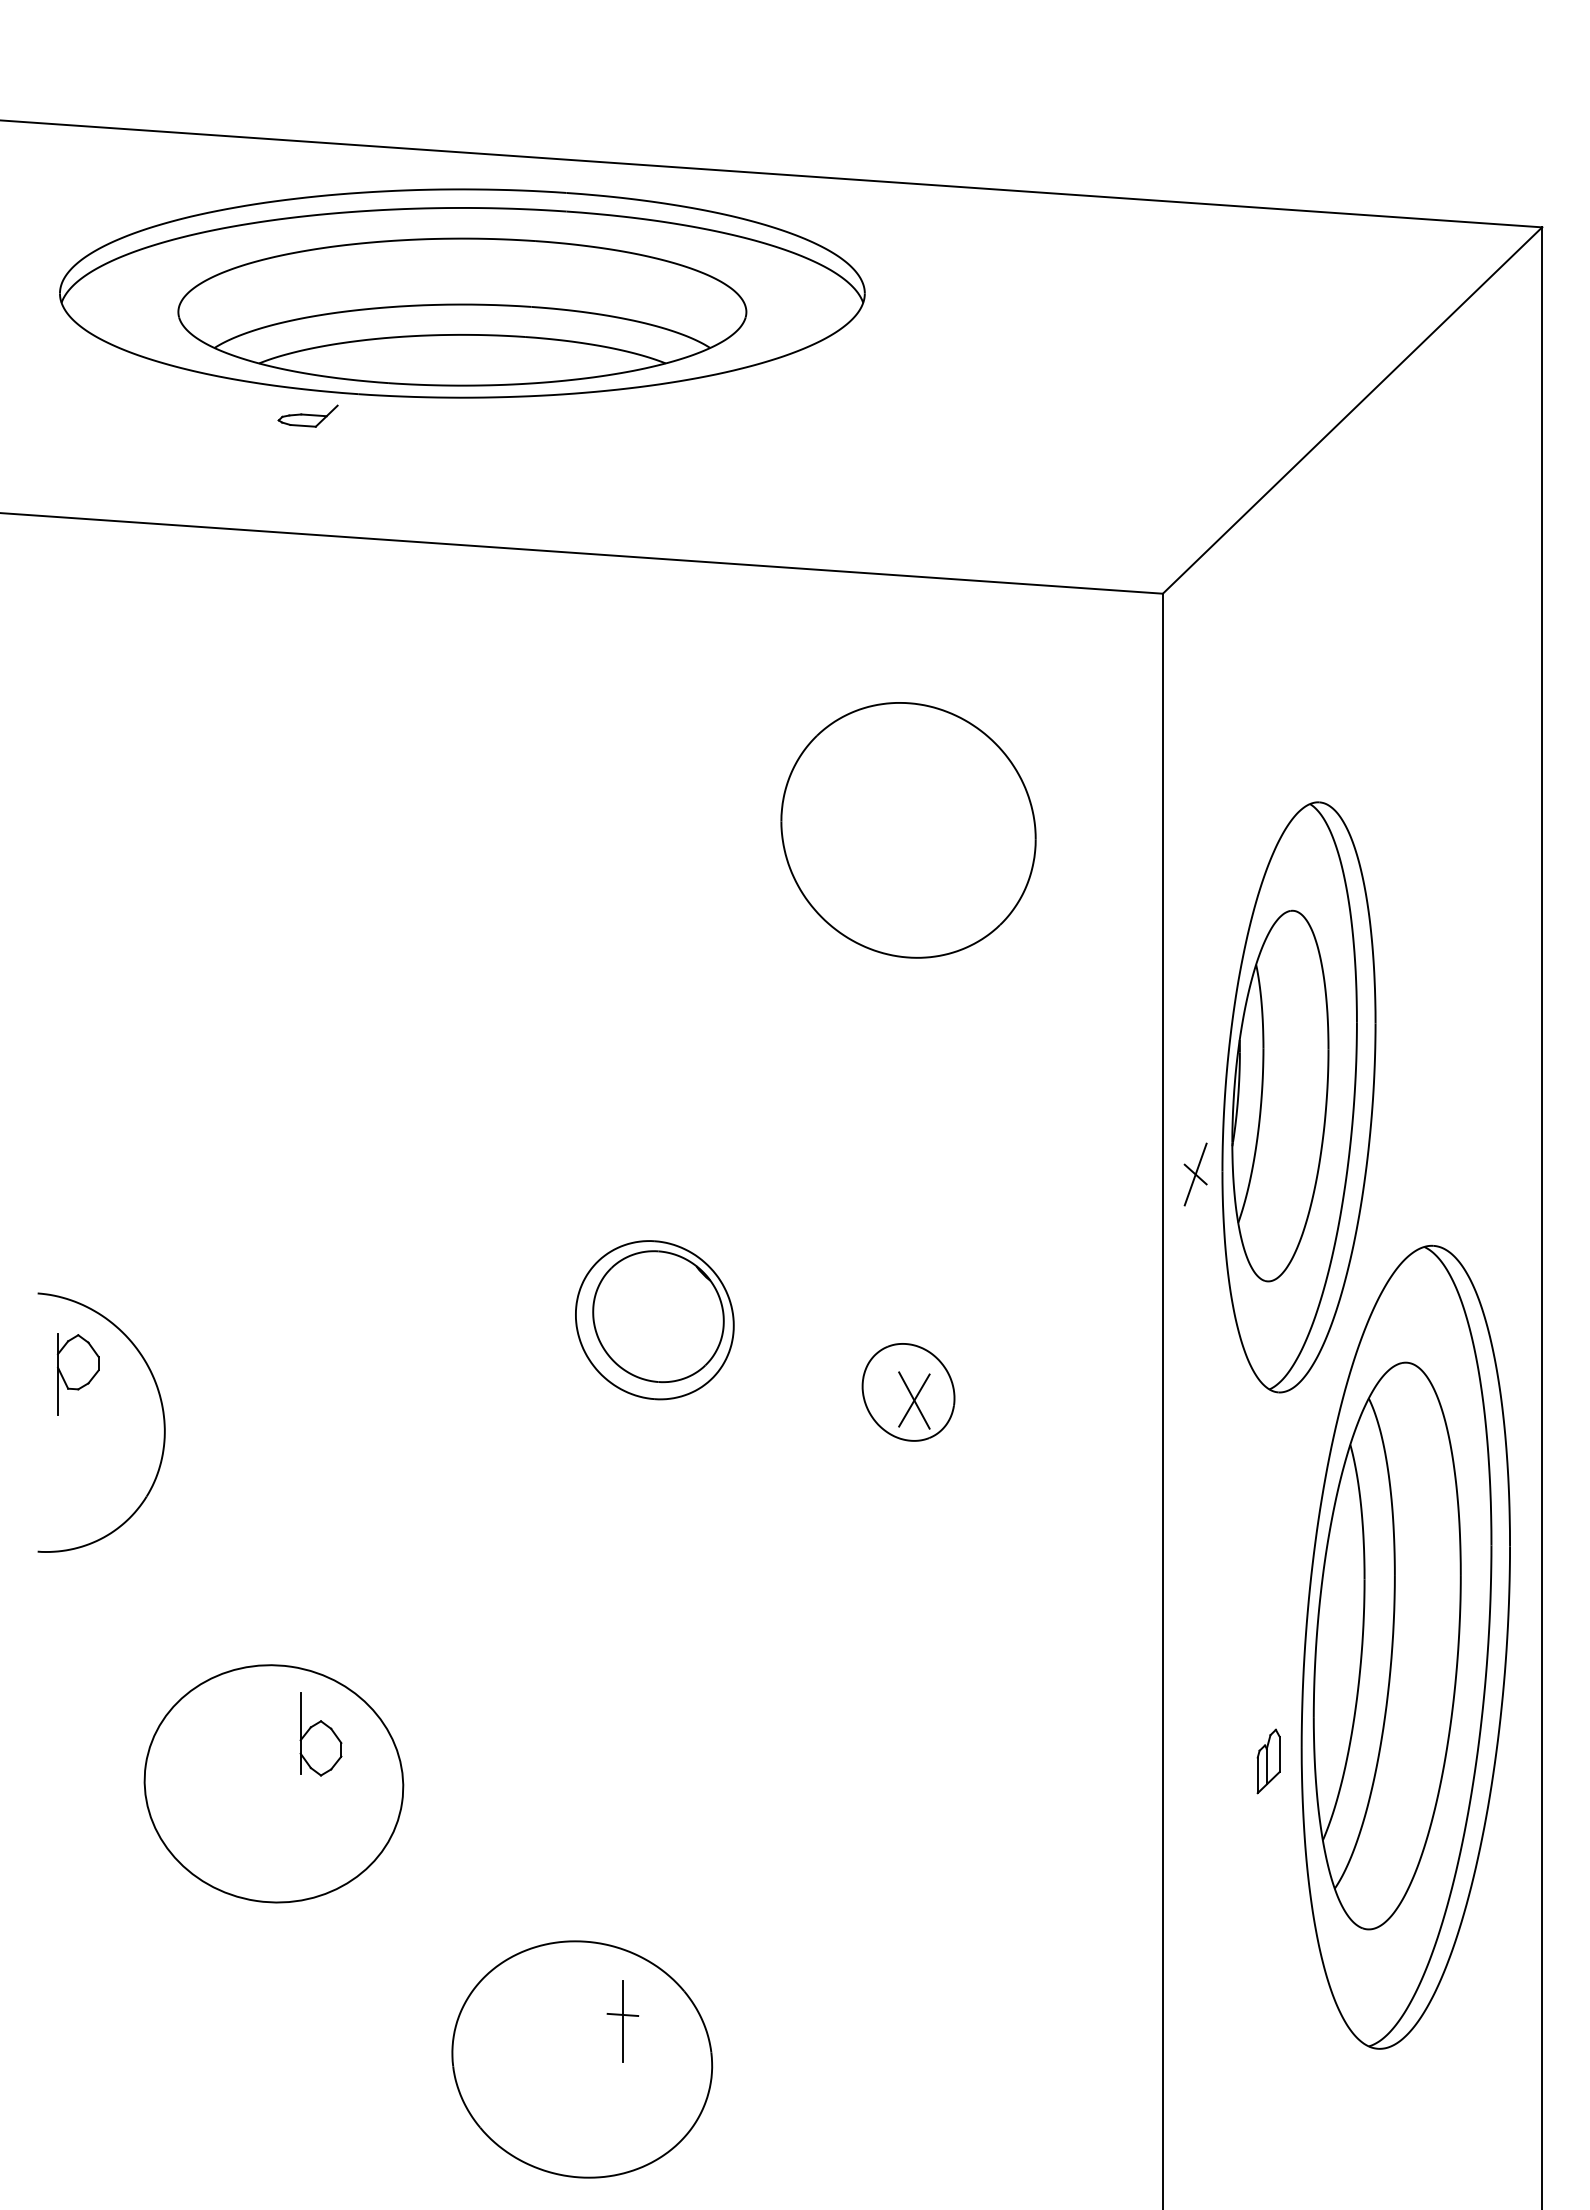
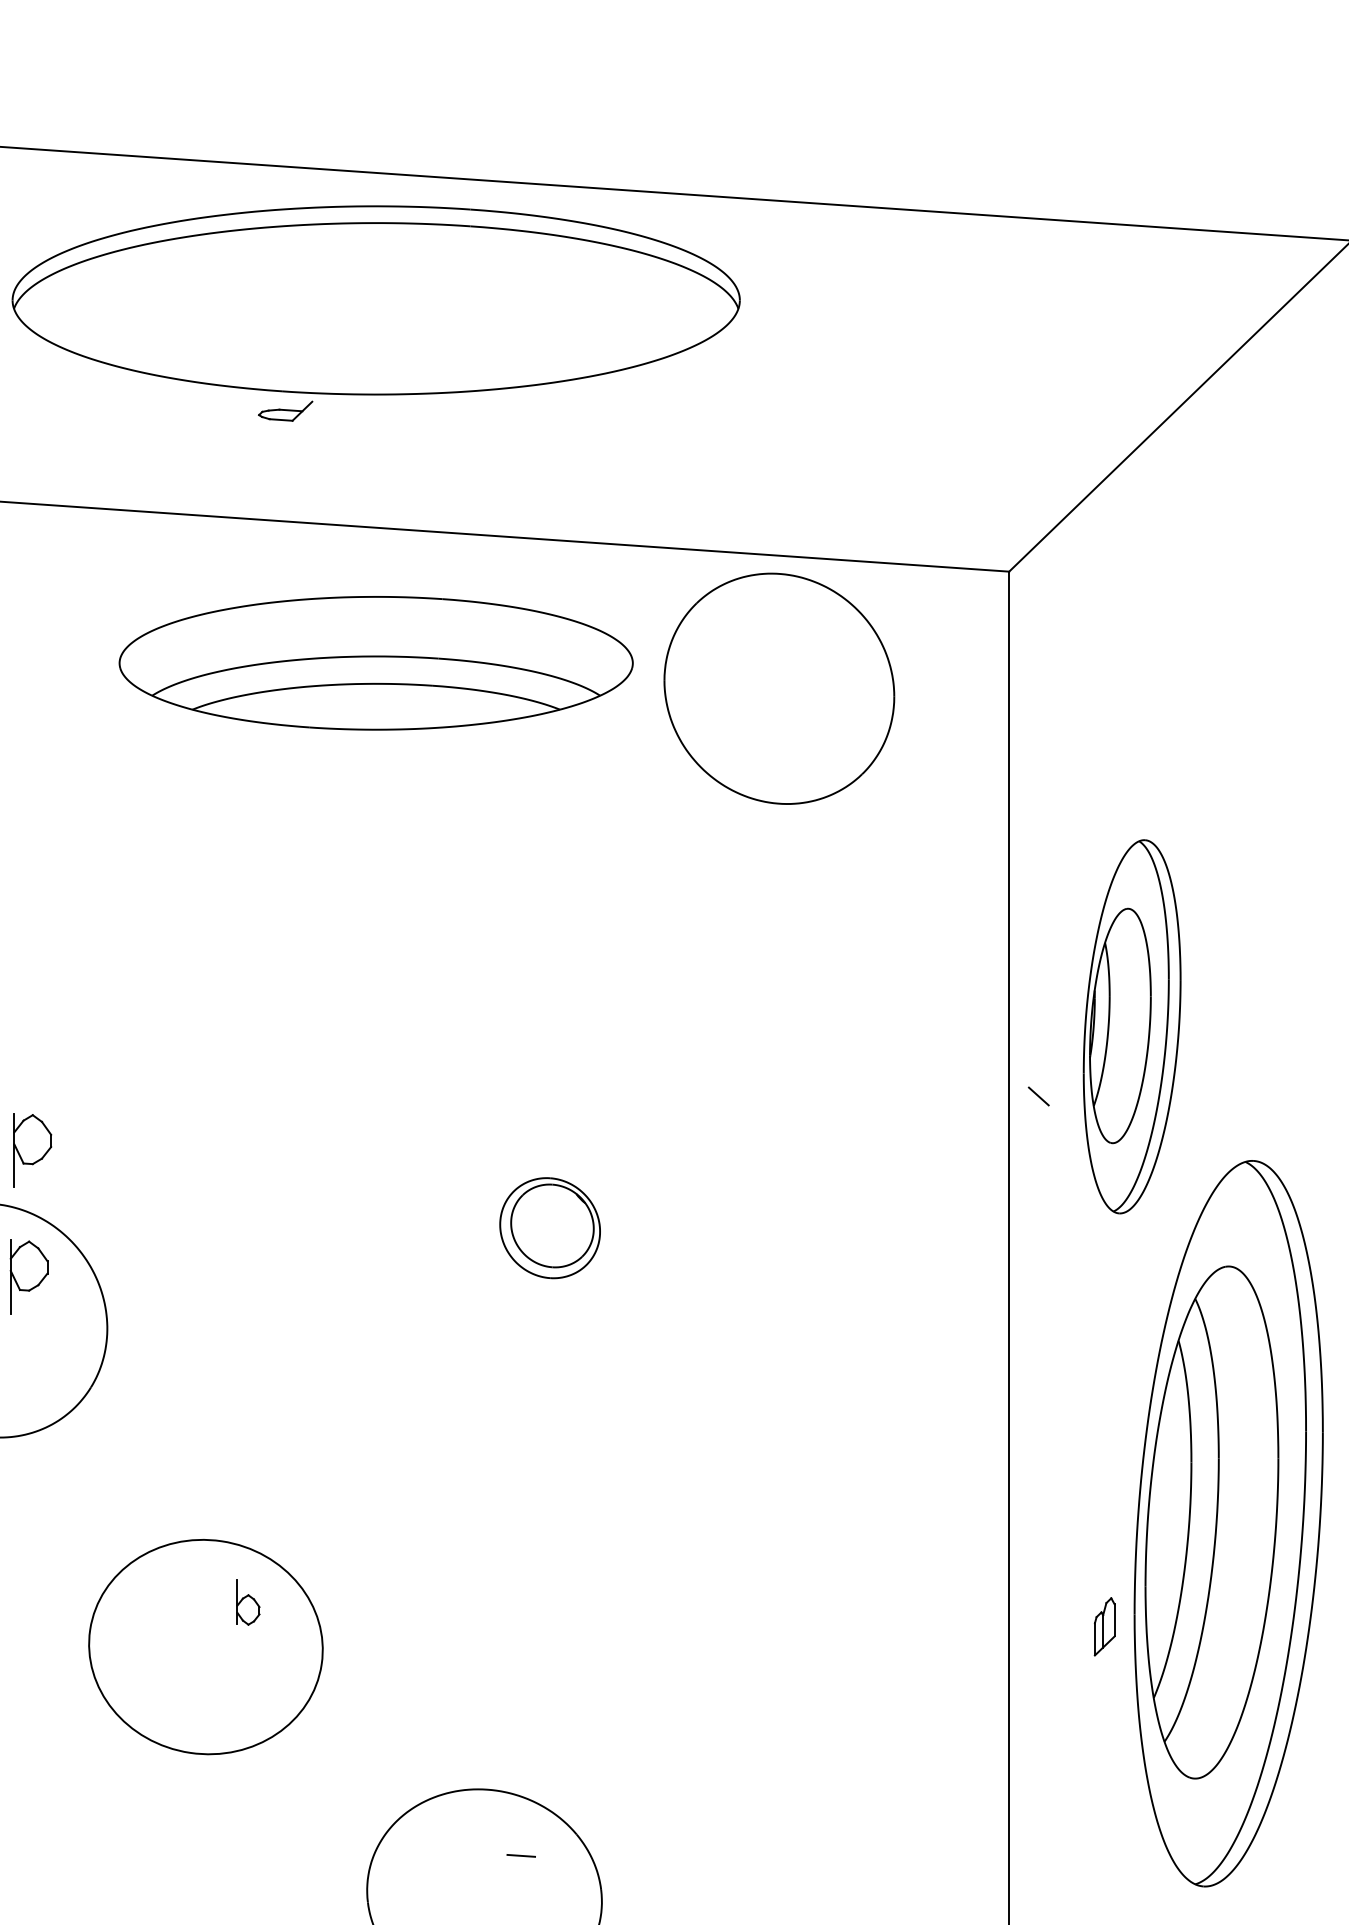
part: (462, 311) -> (376, 662), moved
part: (307, 415) -> (285, 410), moved
part: (908, 830) -> (779, 688), moved
part: (1298, 1097) -> (1131, 1026), size x0.7
line: (1195, 1174) -> (1038, 1096), removed
part: (82, 1234) -> (32, 1150), added
part: (654, 1320) -> (549, 1228), size x0.7
part: (908, 1392) -> (779, 1293), removed
part: (320, 1734) -> (248, 1602), size x0.6
line: (622, 2021) -> (520, 1861), removed

